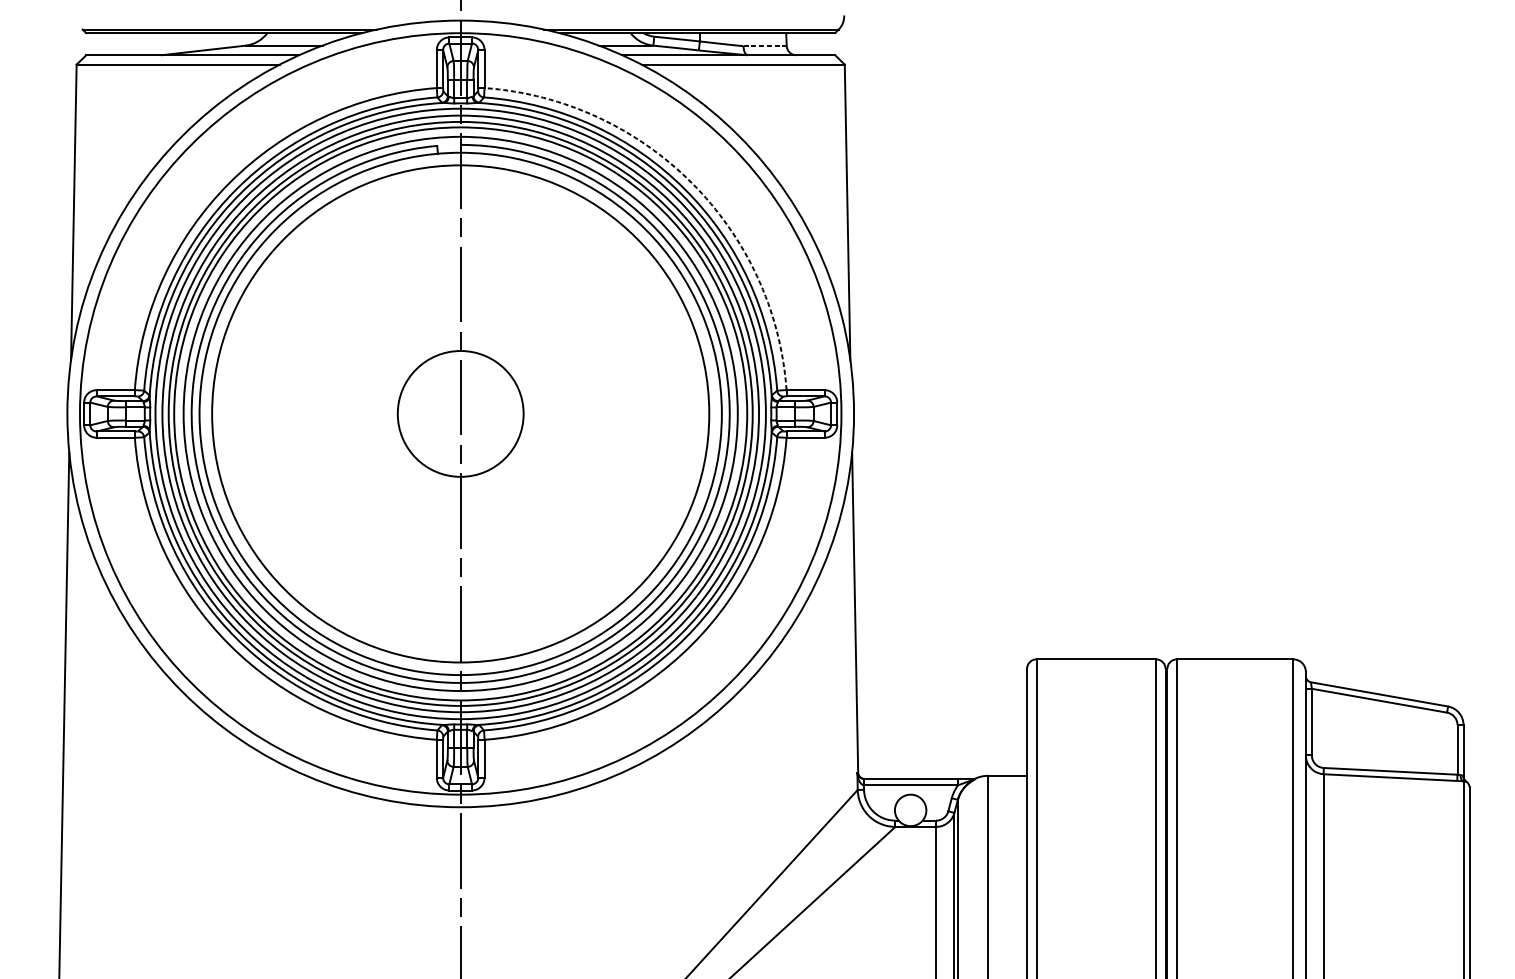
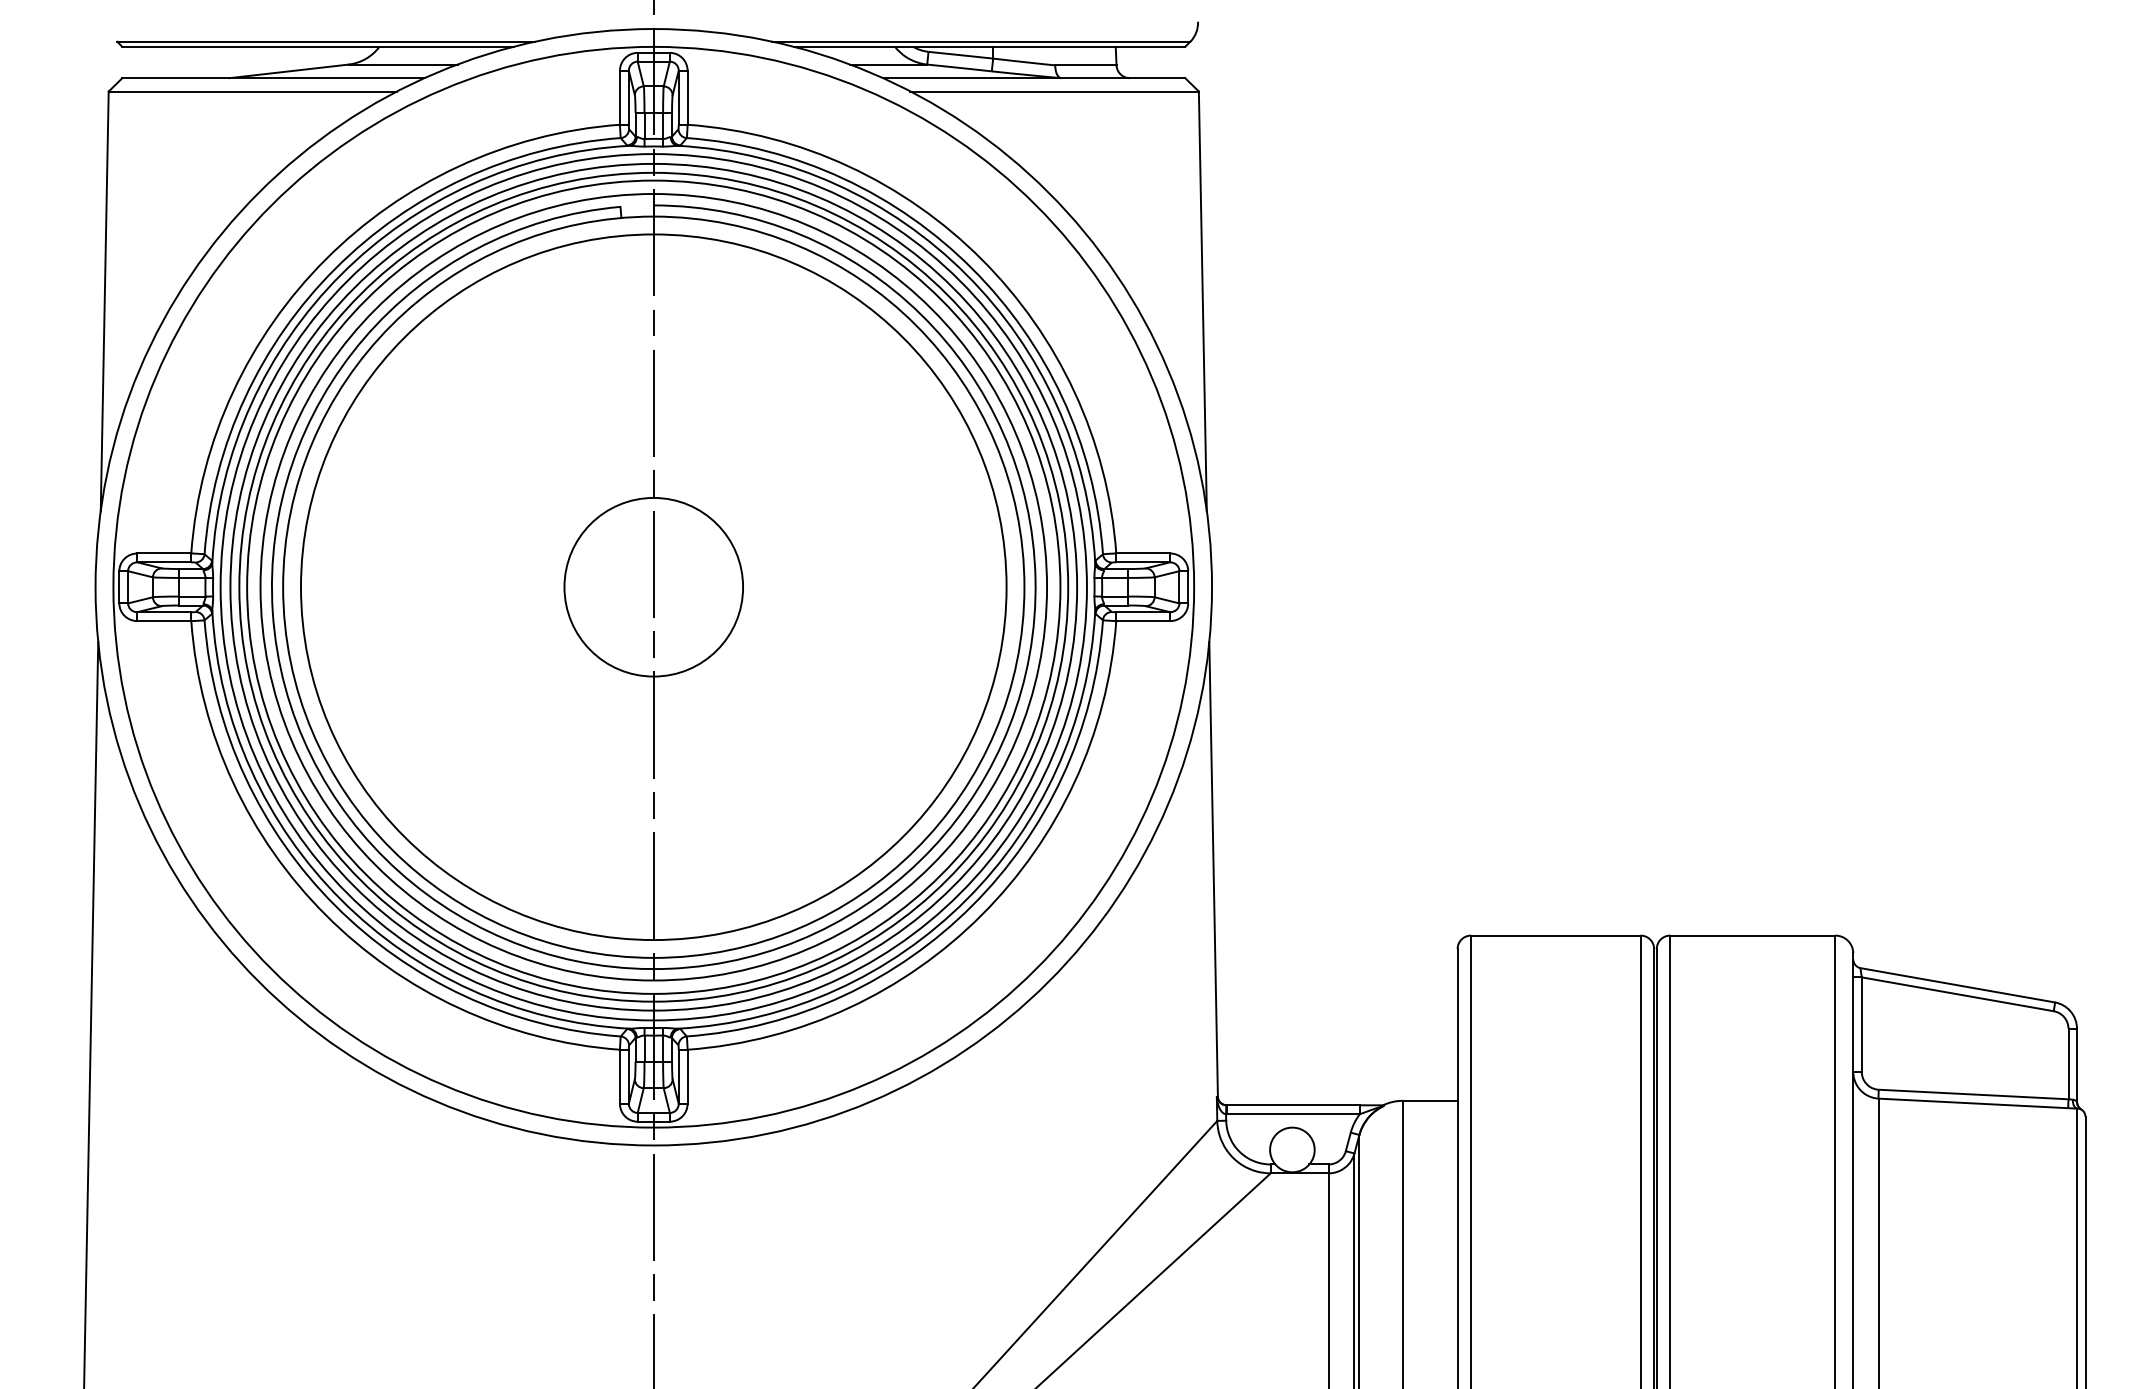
line: (764, 46) -> (1085, 65), dashed -> solid
arc: (691, 182) -> (981, 259), dashed -> solid

